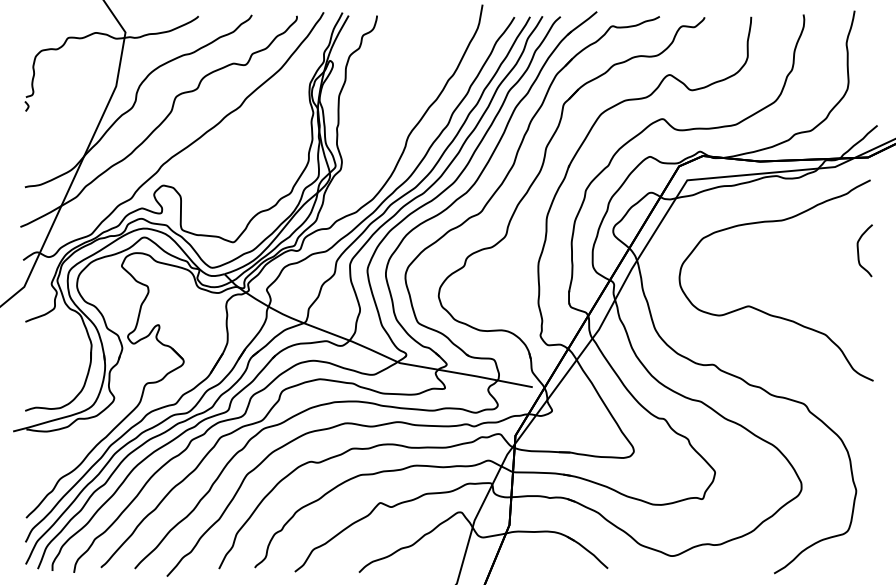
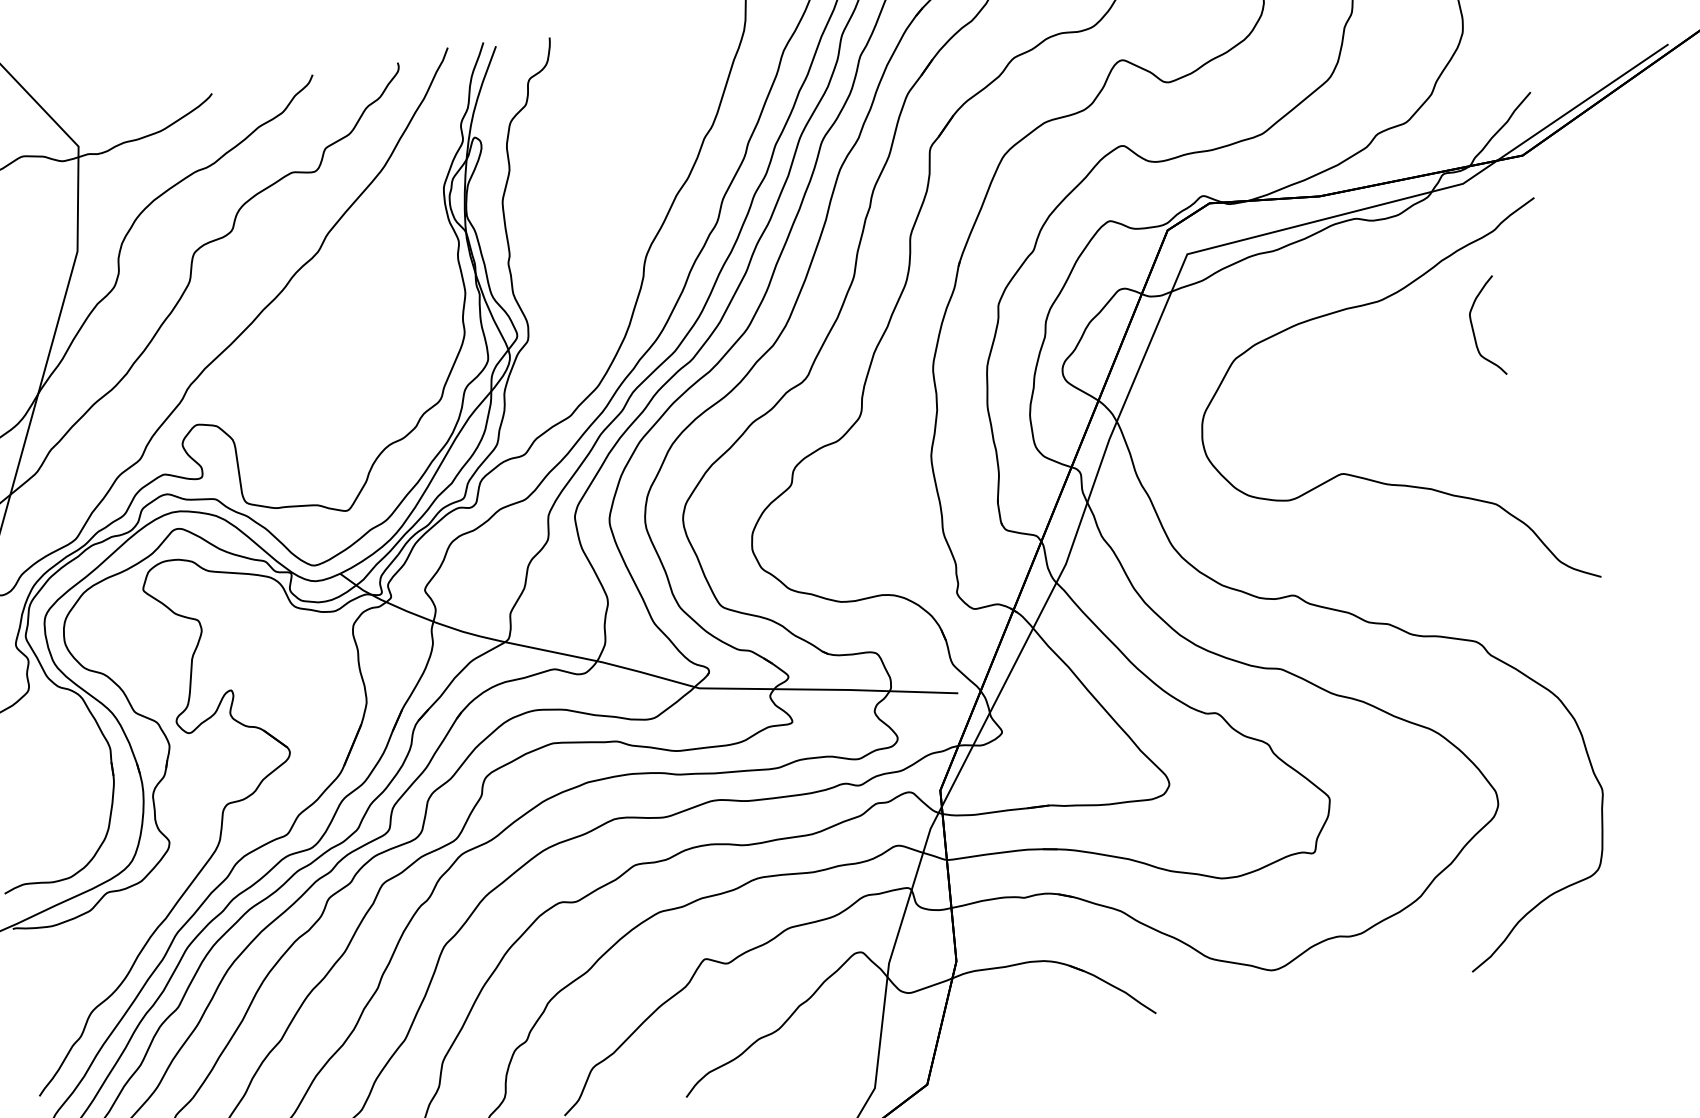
curve: (859, 253) -> (1476, 334), moved

